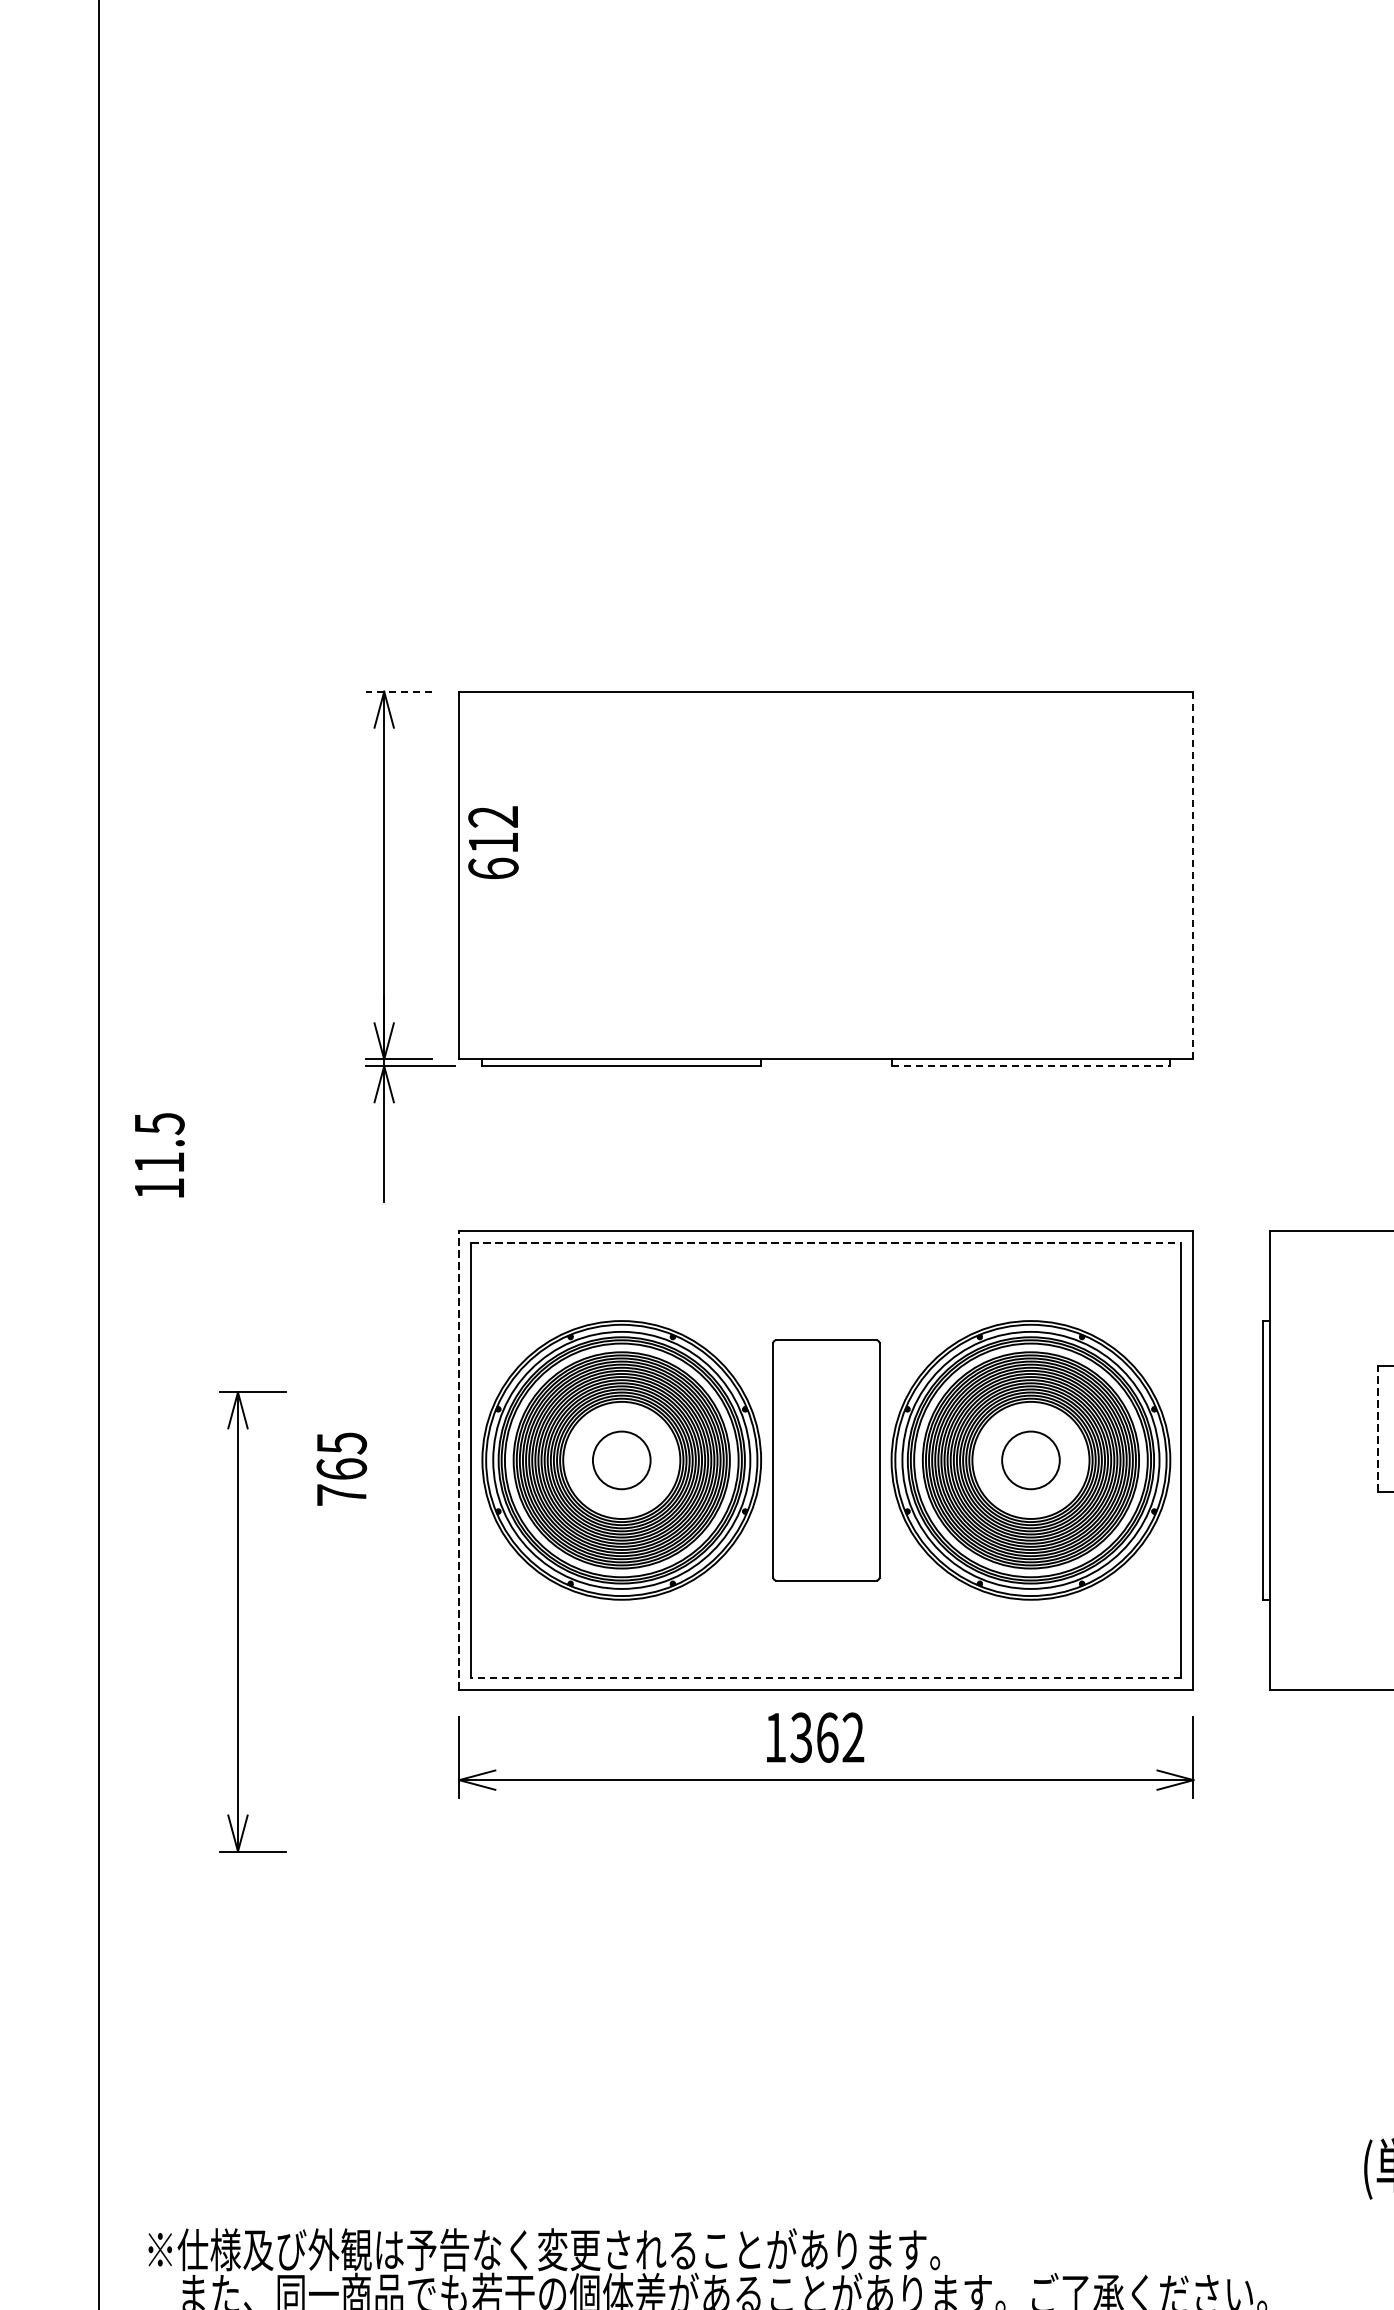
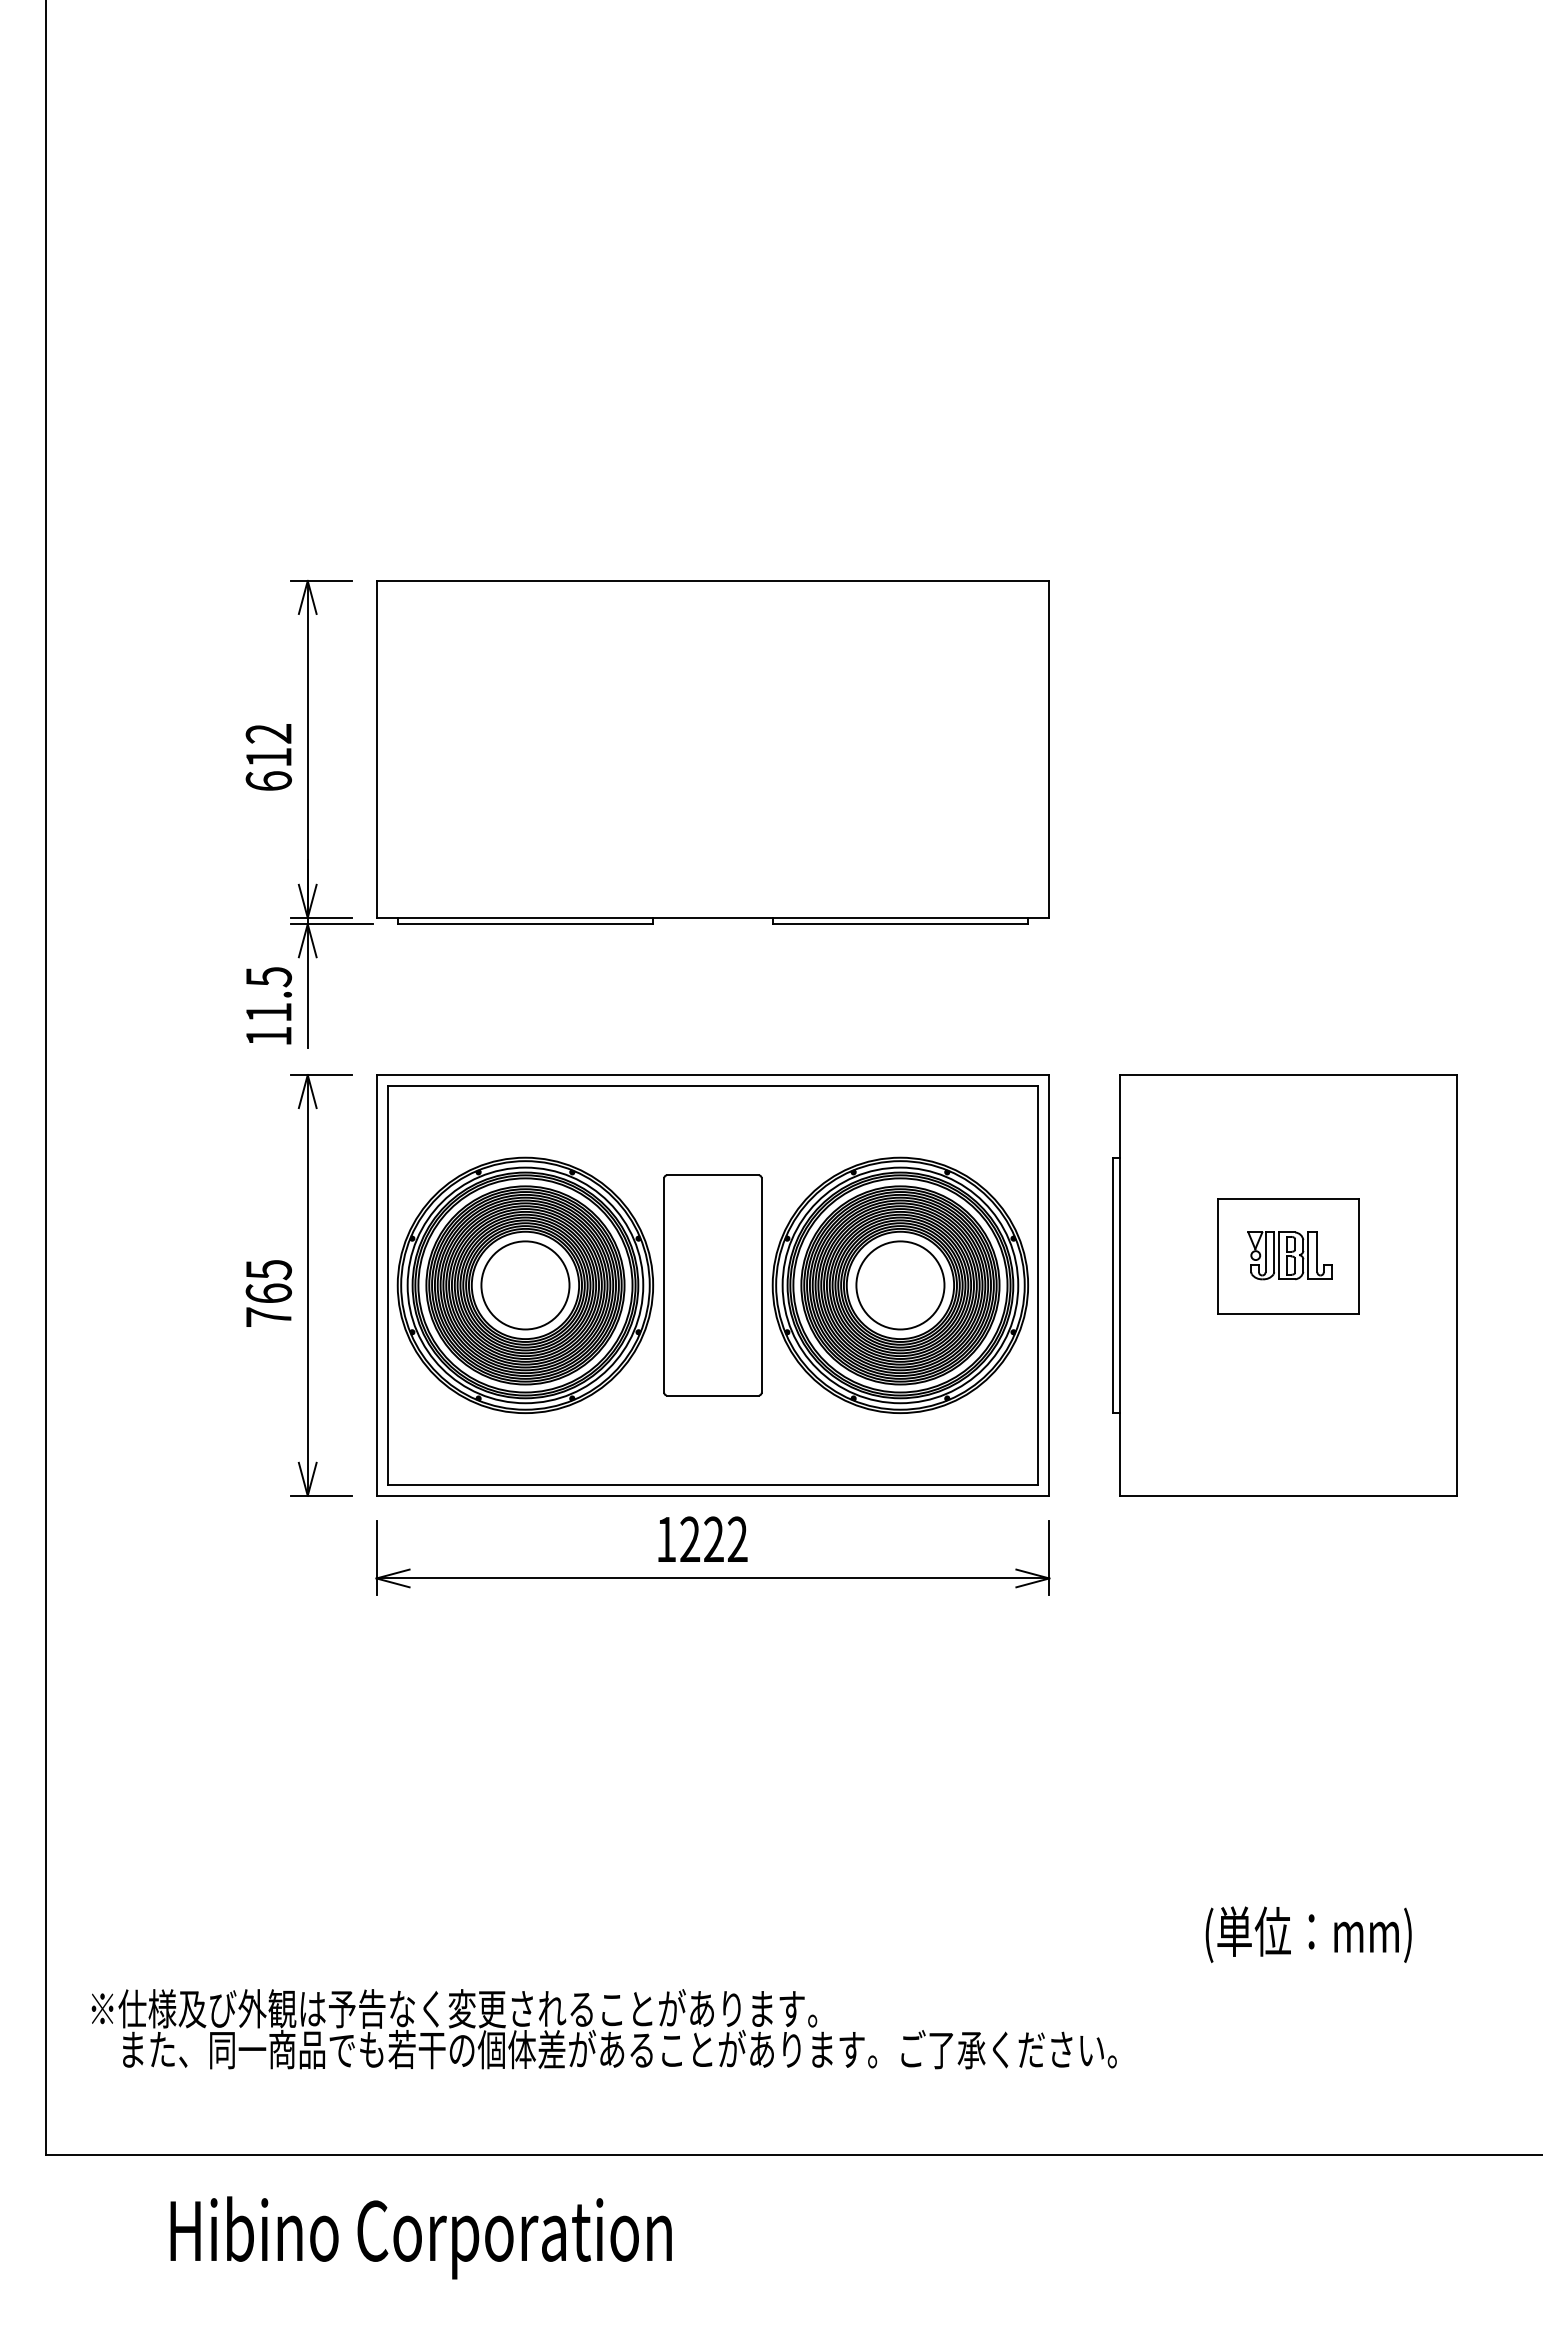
line: (399, 691) -> (321, 580), dashed -> solid
text: (493, 842) -> (268, 757), moved
line: (1193, 874) -> (1049, 748), dashed -> solid
line: (1031, 1066) -> (900, 924), dashed -> solid
text: (159, 1154) -> (268, 1005), moved
line: (826, 1243) -> (713, 1086), dashed -> solid
line: (1378, 1428) -> (1218, 1256), dashed -> solid
line: (459, 1459) -> (376, 1284), dashed -> solid
circle: (621, 1460) -> (525, 1285), size x1.67
circle: (1031, 1460) -> (900, 1285), size x1.67
part: (238, 1621) -> (308, 1285), moved
line: (825, 1677) -> (712, 1484), dashed -> solid
text: (813, 1737) -> (701, 1539), 1362 -> 1222

